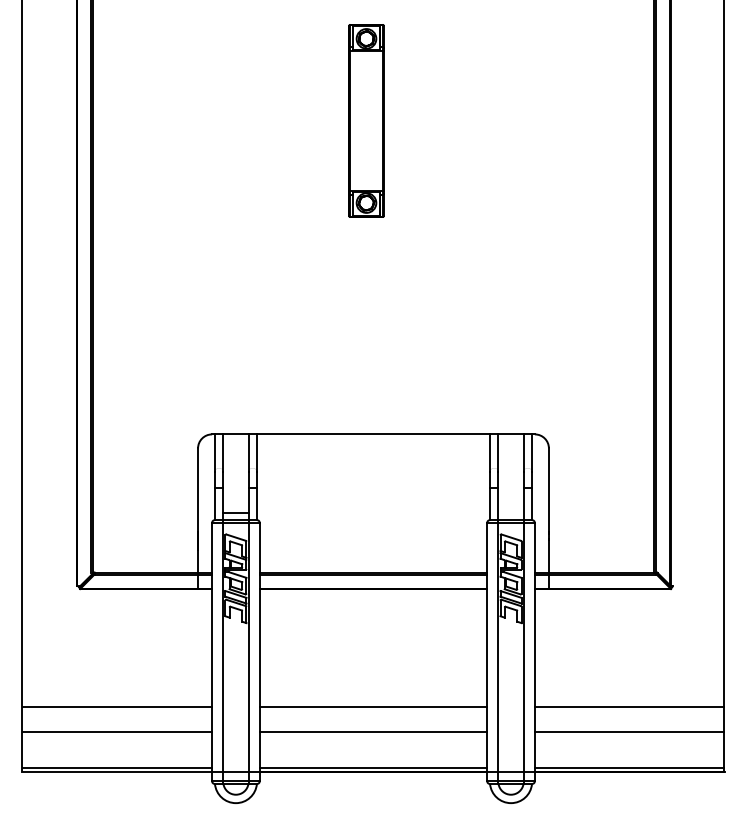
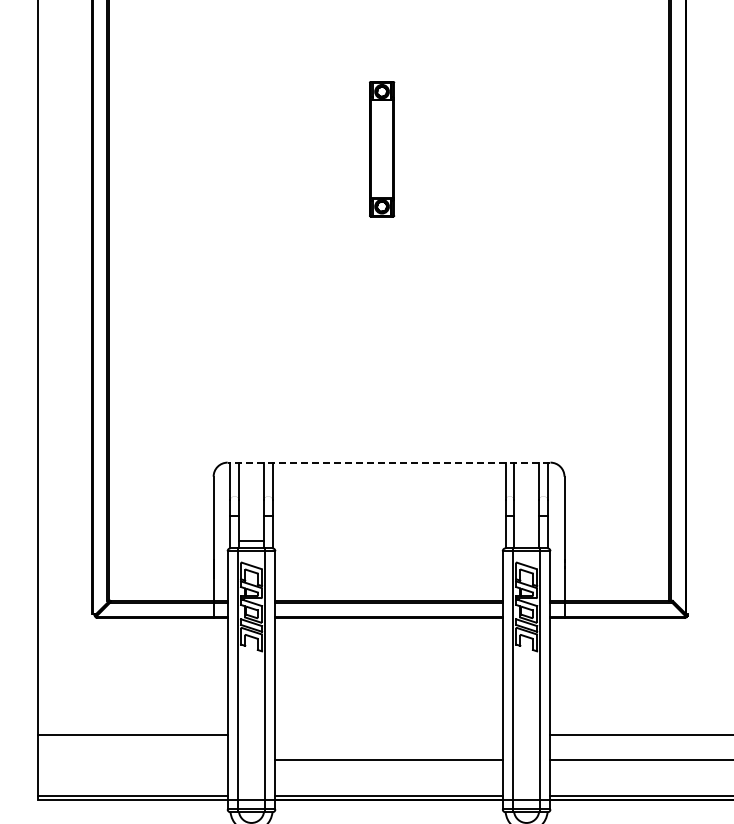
part: (366, 120) -> (382, 148), size x0.7
line: (373, 434) -> (389, 462), solid -> dashed
line: (373, 707) -> (389, 735), removed
line: (117, 732) -> (133, 760), removed

